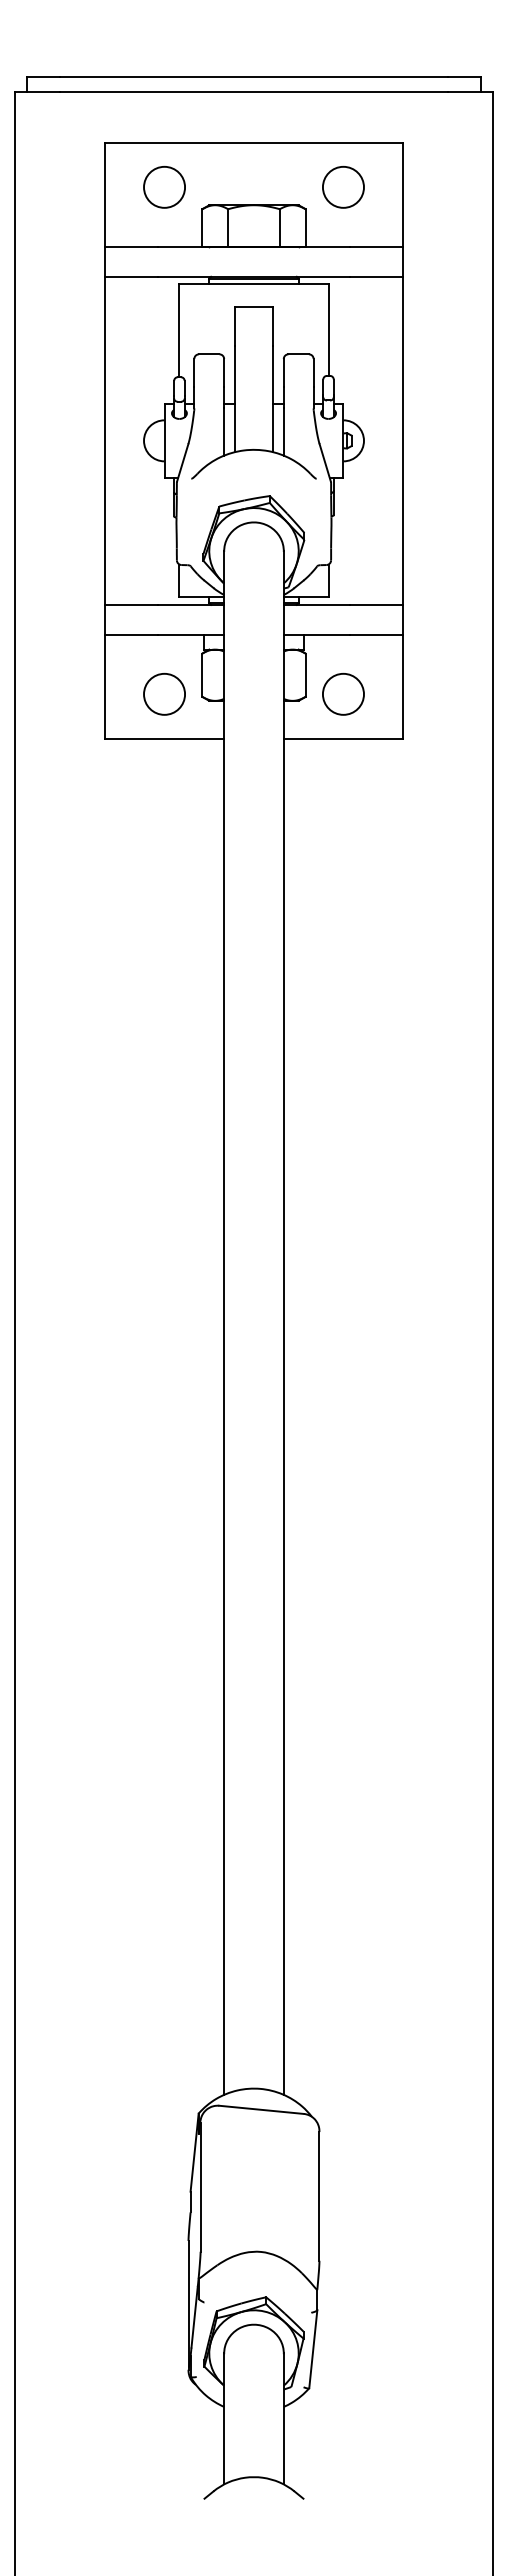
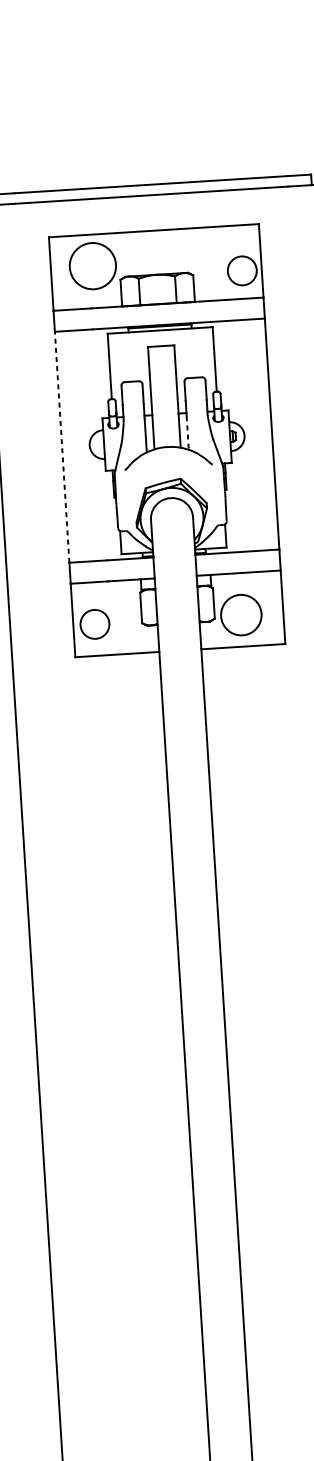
circle: (164, 186) -> (92, 265), size x1.6
circle: (343, 187) -> (242, 271), moved
line: (283, 431) -> (187, 432), solid -> dashed
line: (104, 440) -> (61, 447), solid -> dashed
circle: (164, 693) -> (94, 623), moved
circle: (343, 694) -> (241, 615), size x1.4

